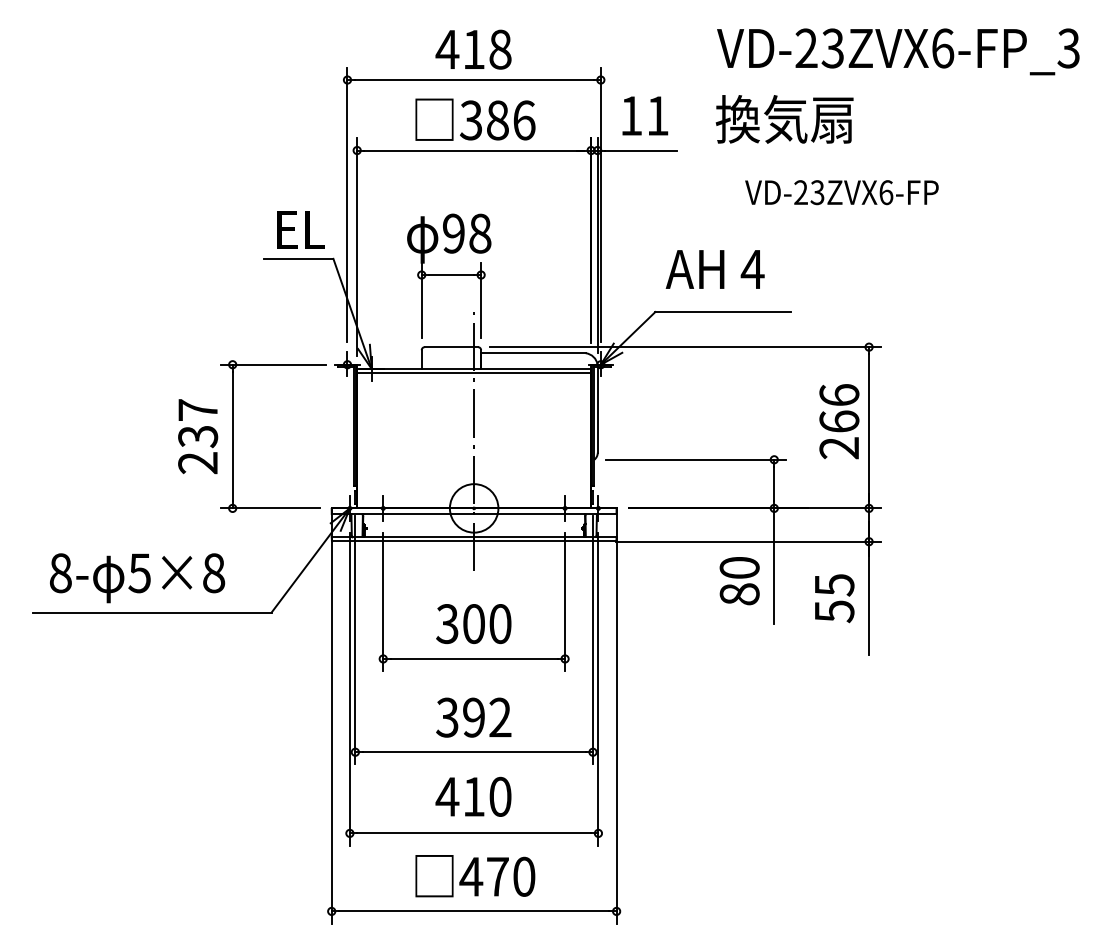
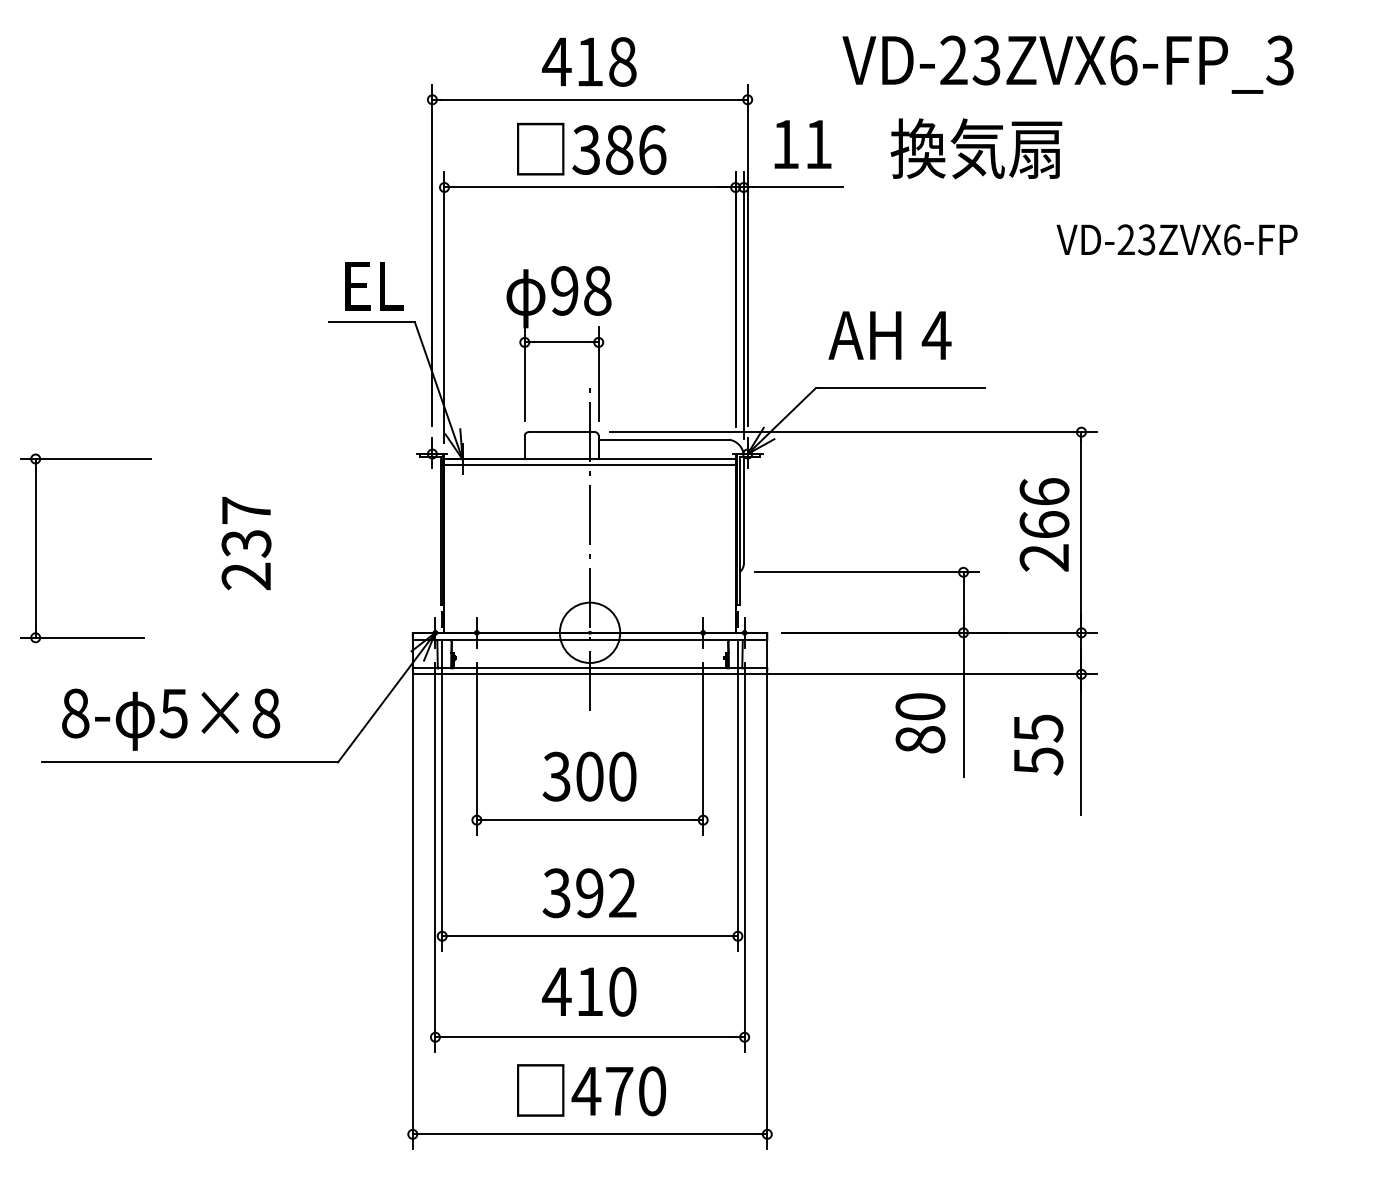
text: (898, 51) -> (1068, 64), moved
text: (841, 192) -> (1176, 239), moved
part: (233, 436) -> (36, 548), moved

